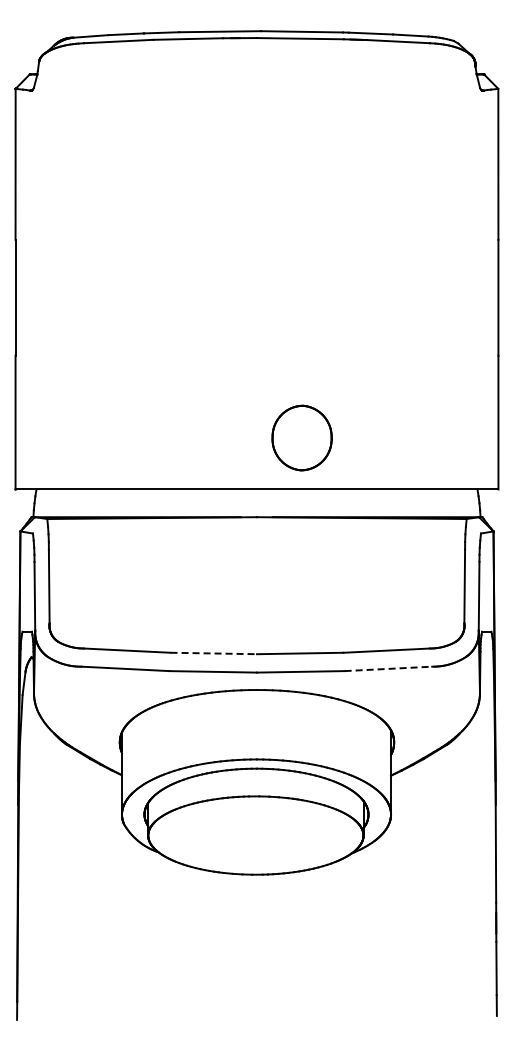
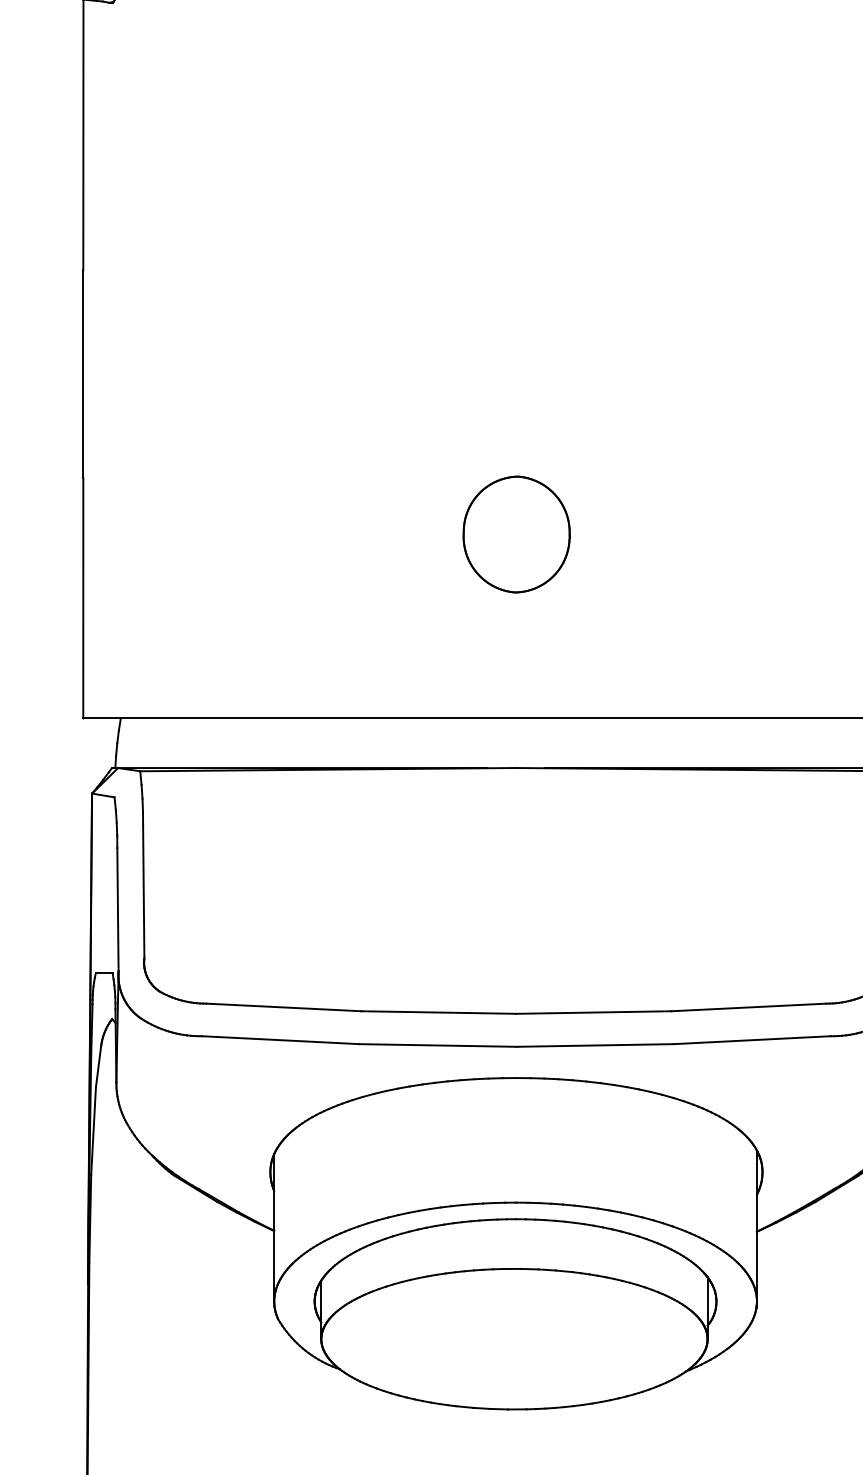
part: (301, 437) -> (515, 533), moved
line: (214, 653) -> (440, 1012), dashed -> solid
line: (388, 668) -> (752, 1039), dashed -> solid

